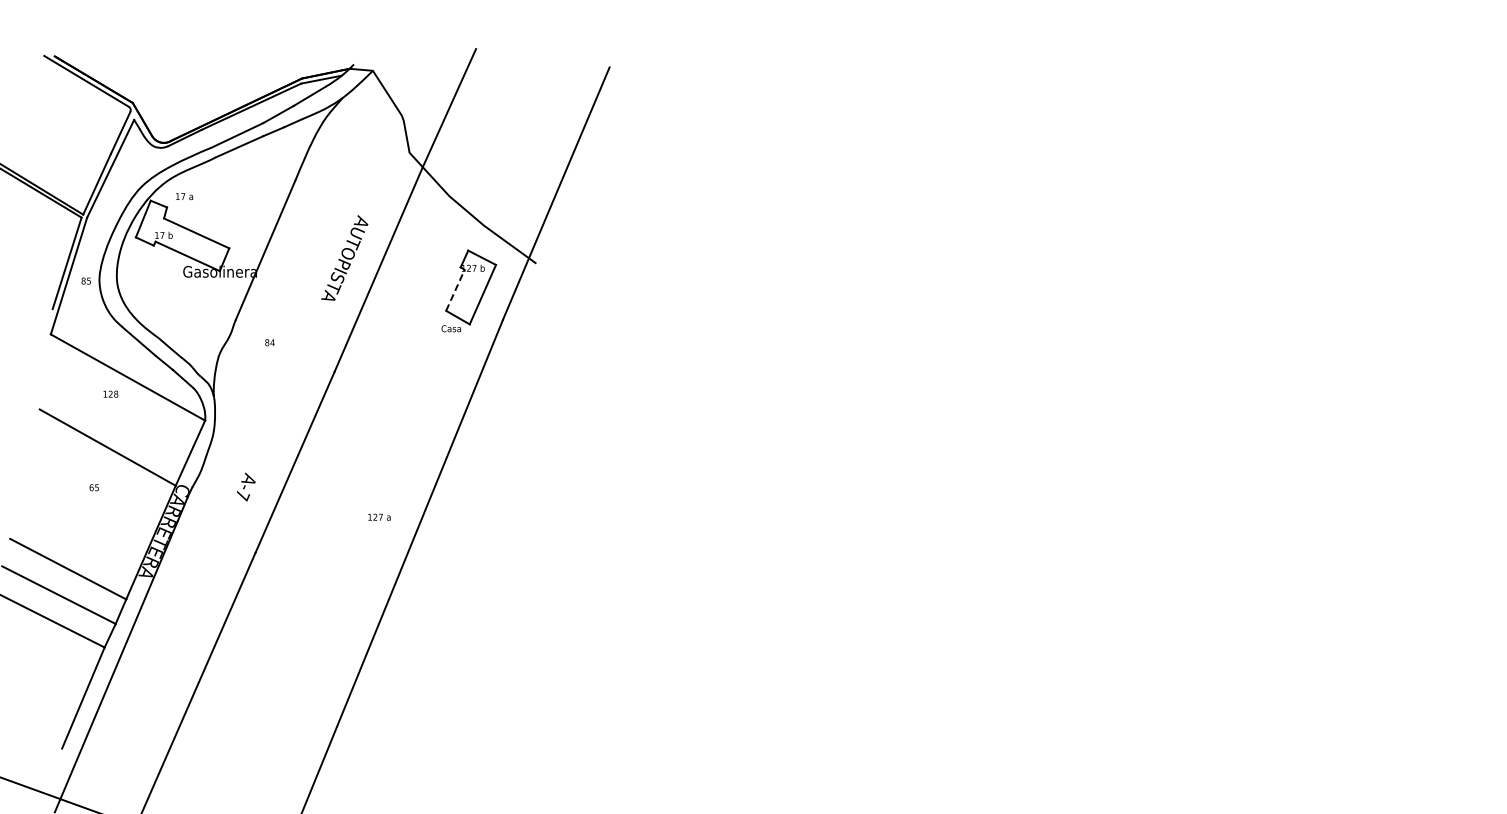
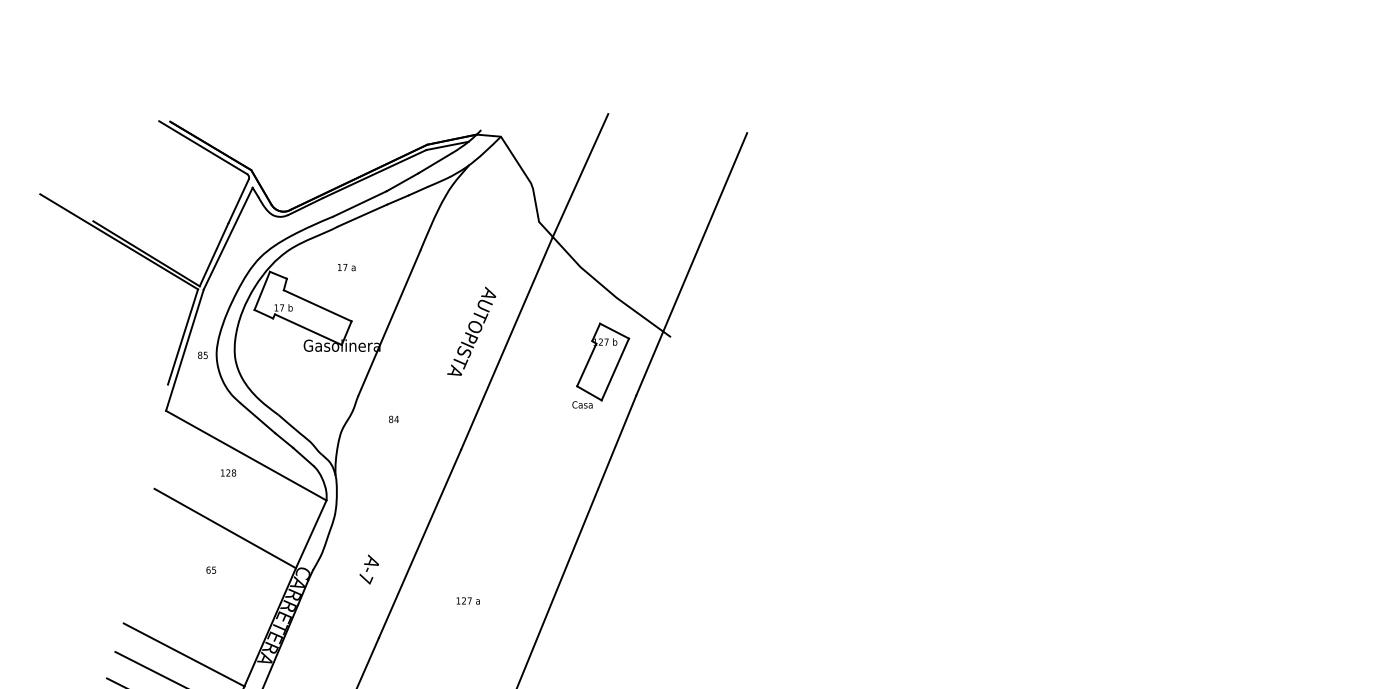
text: (184, 196) -> (346, 267), moved
line: (455, 289) -> (586, 364), dashed -> solid
text: (379, 516) -> (468, 600), moved

